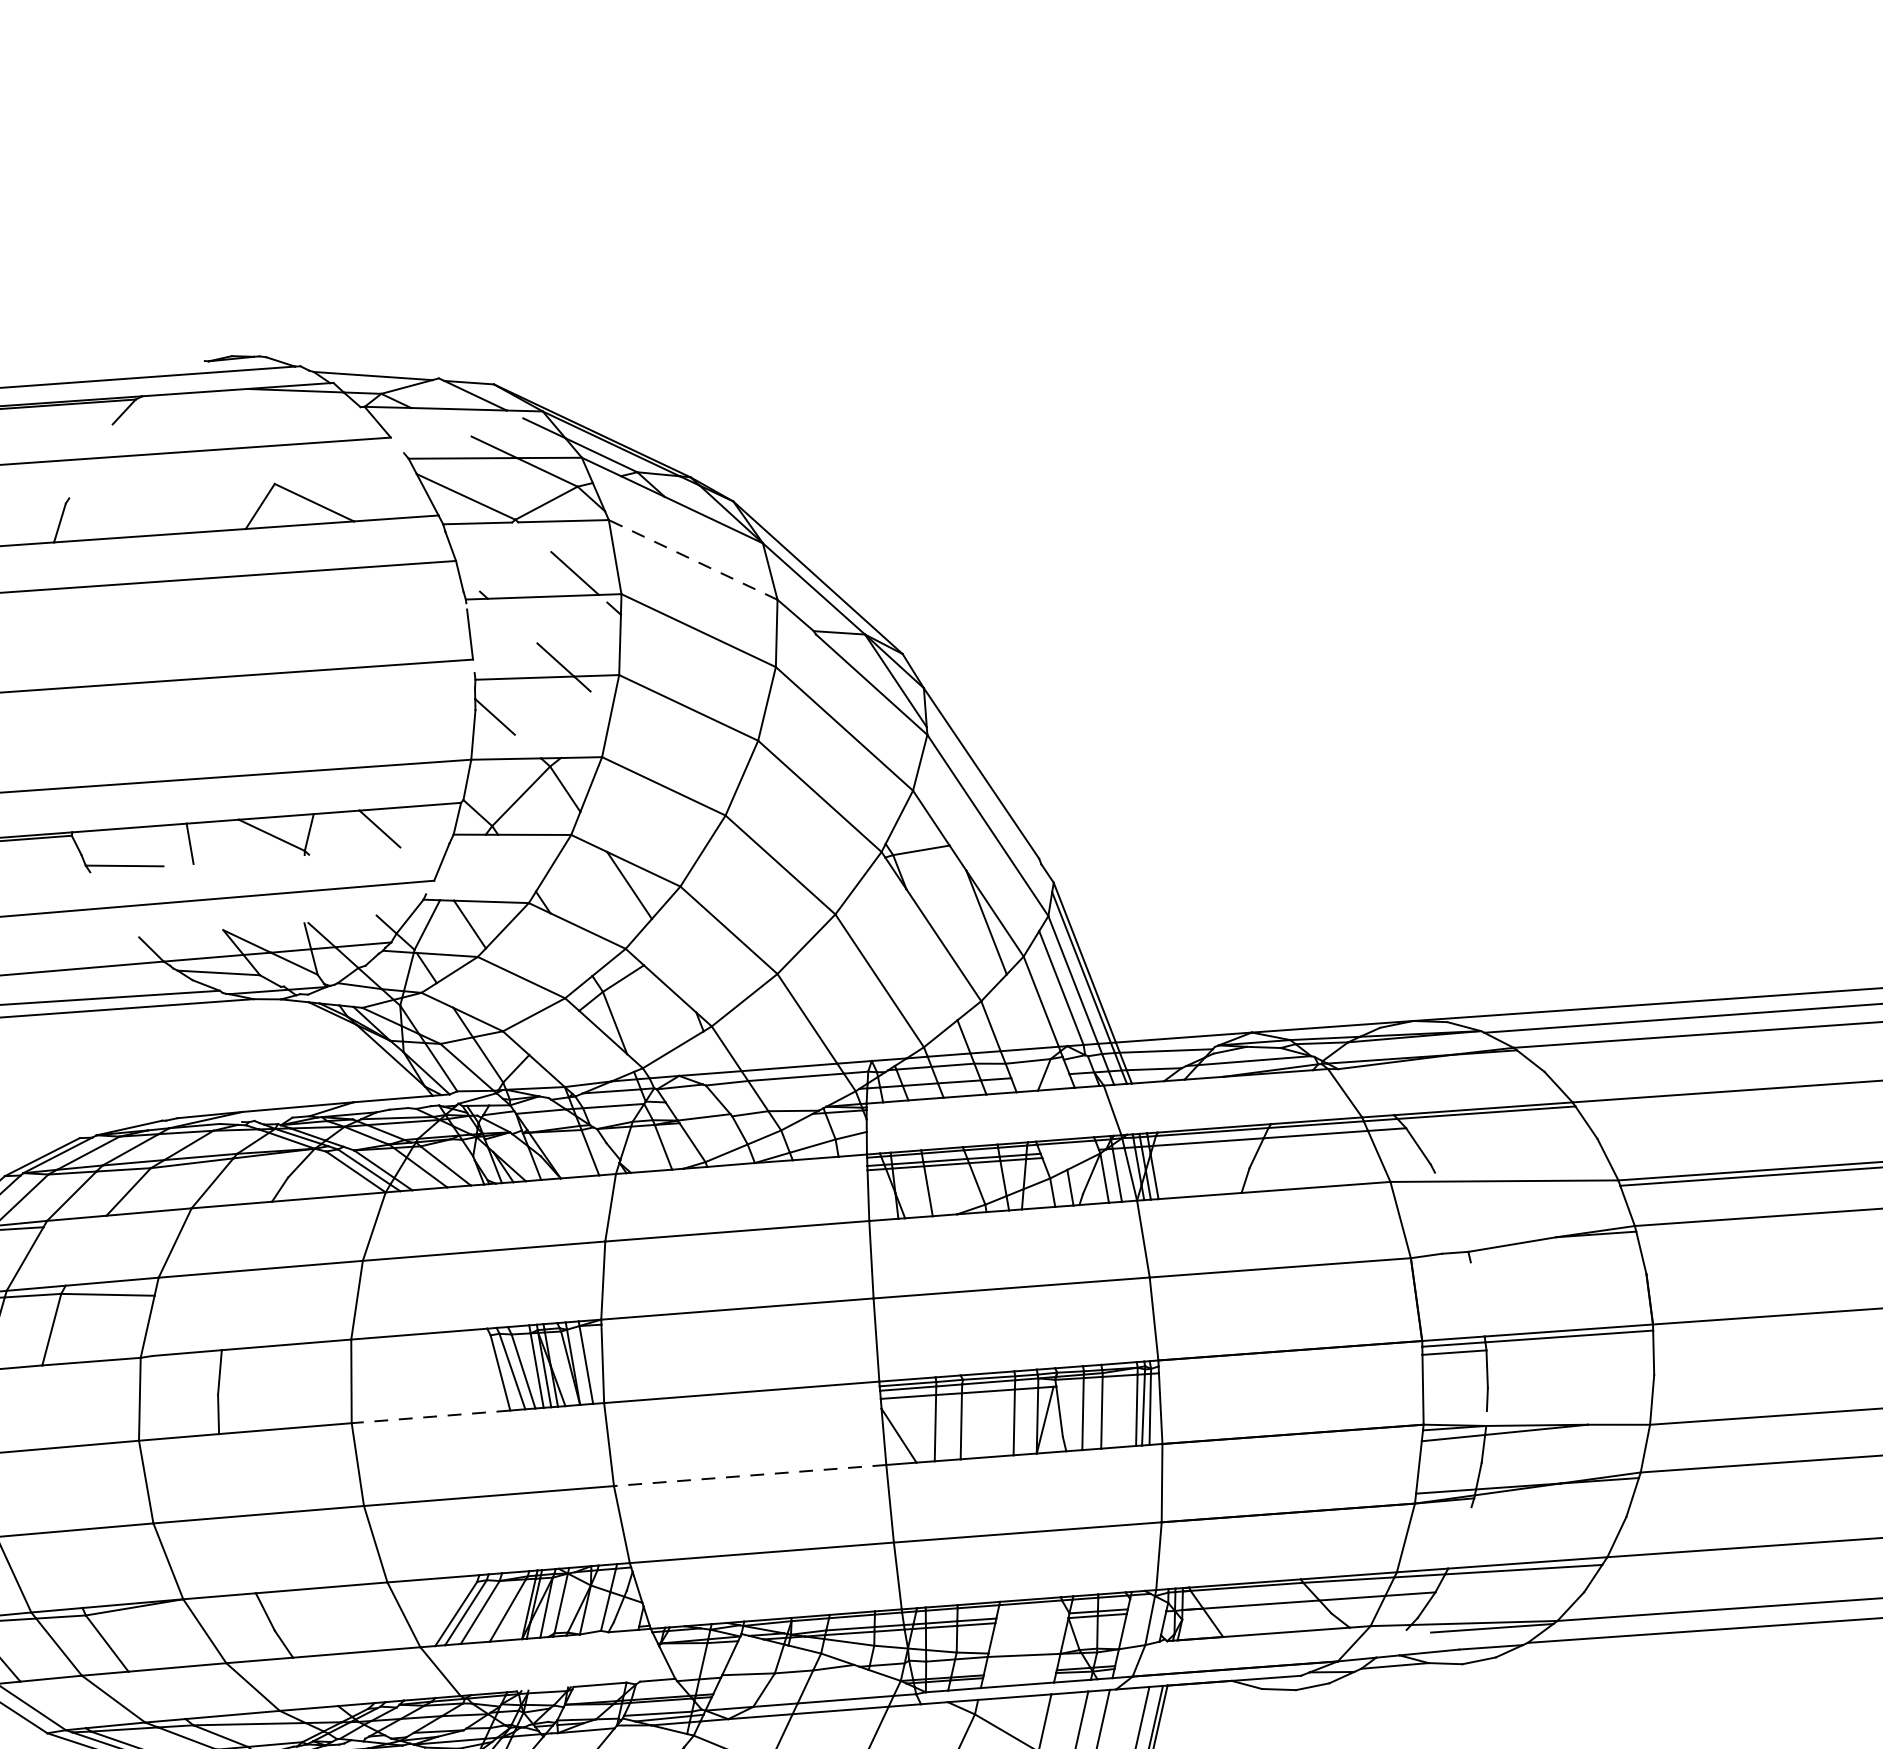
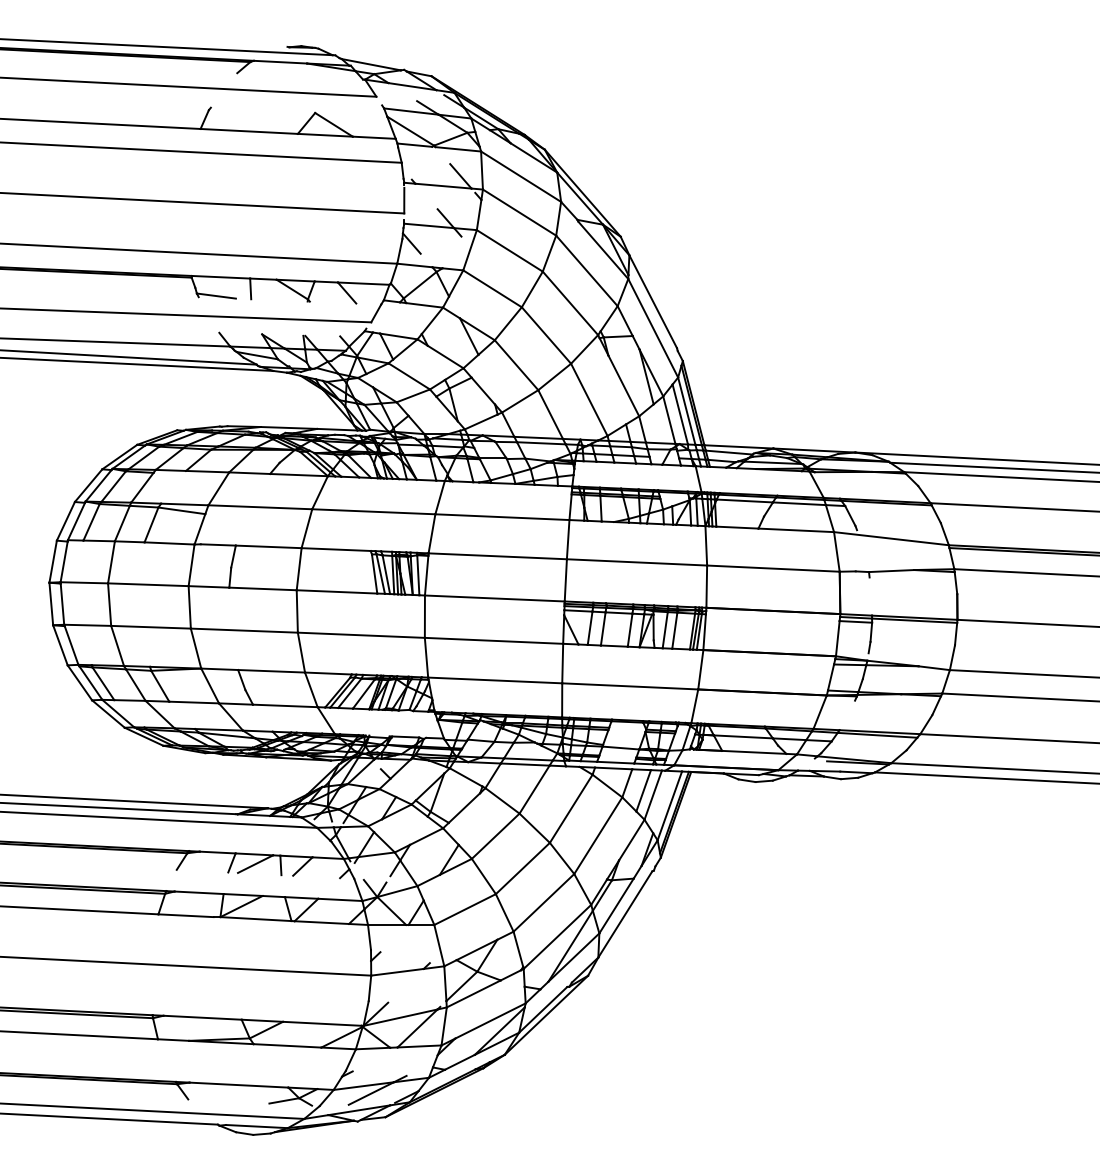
line: (691, 559) -> (520, 176), dashed -> solid
line: (429, 1416) -> (336, 591), dashed -> solid
line: (749, 1474) -> (493, 640), dashed -> solid

